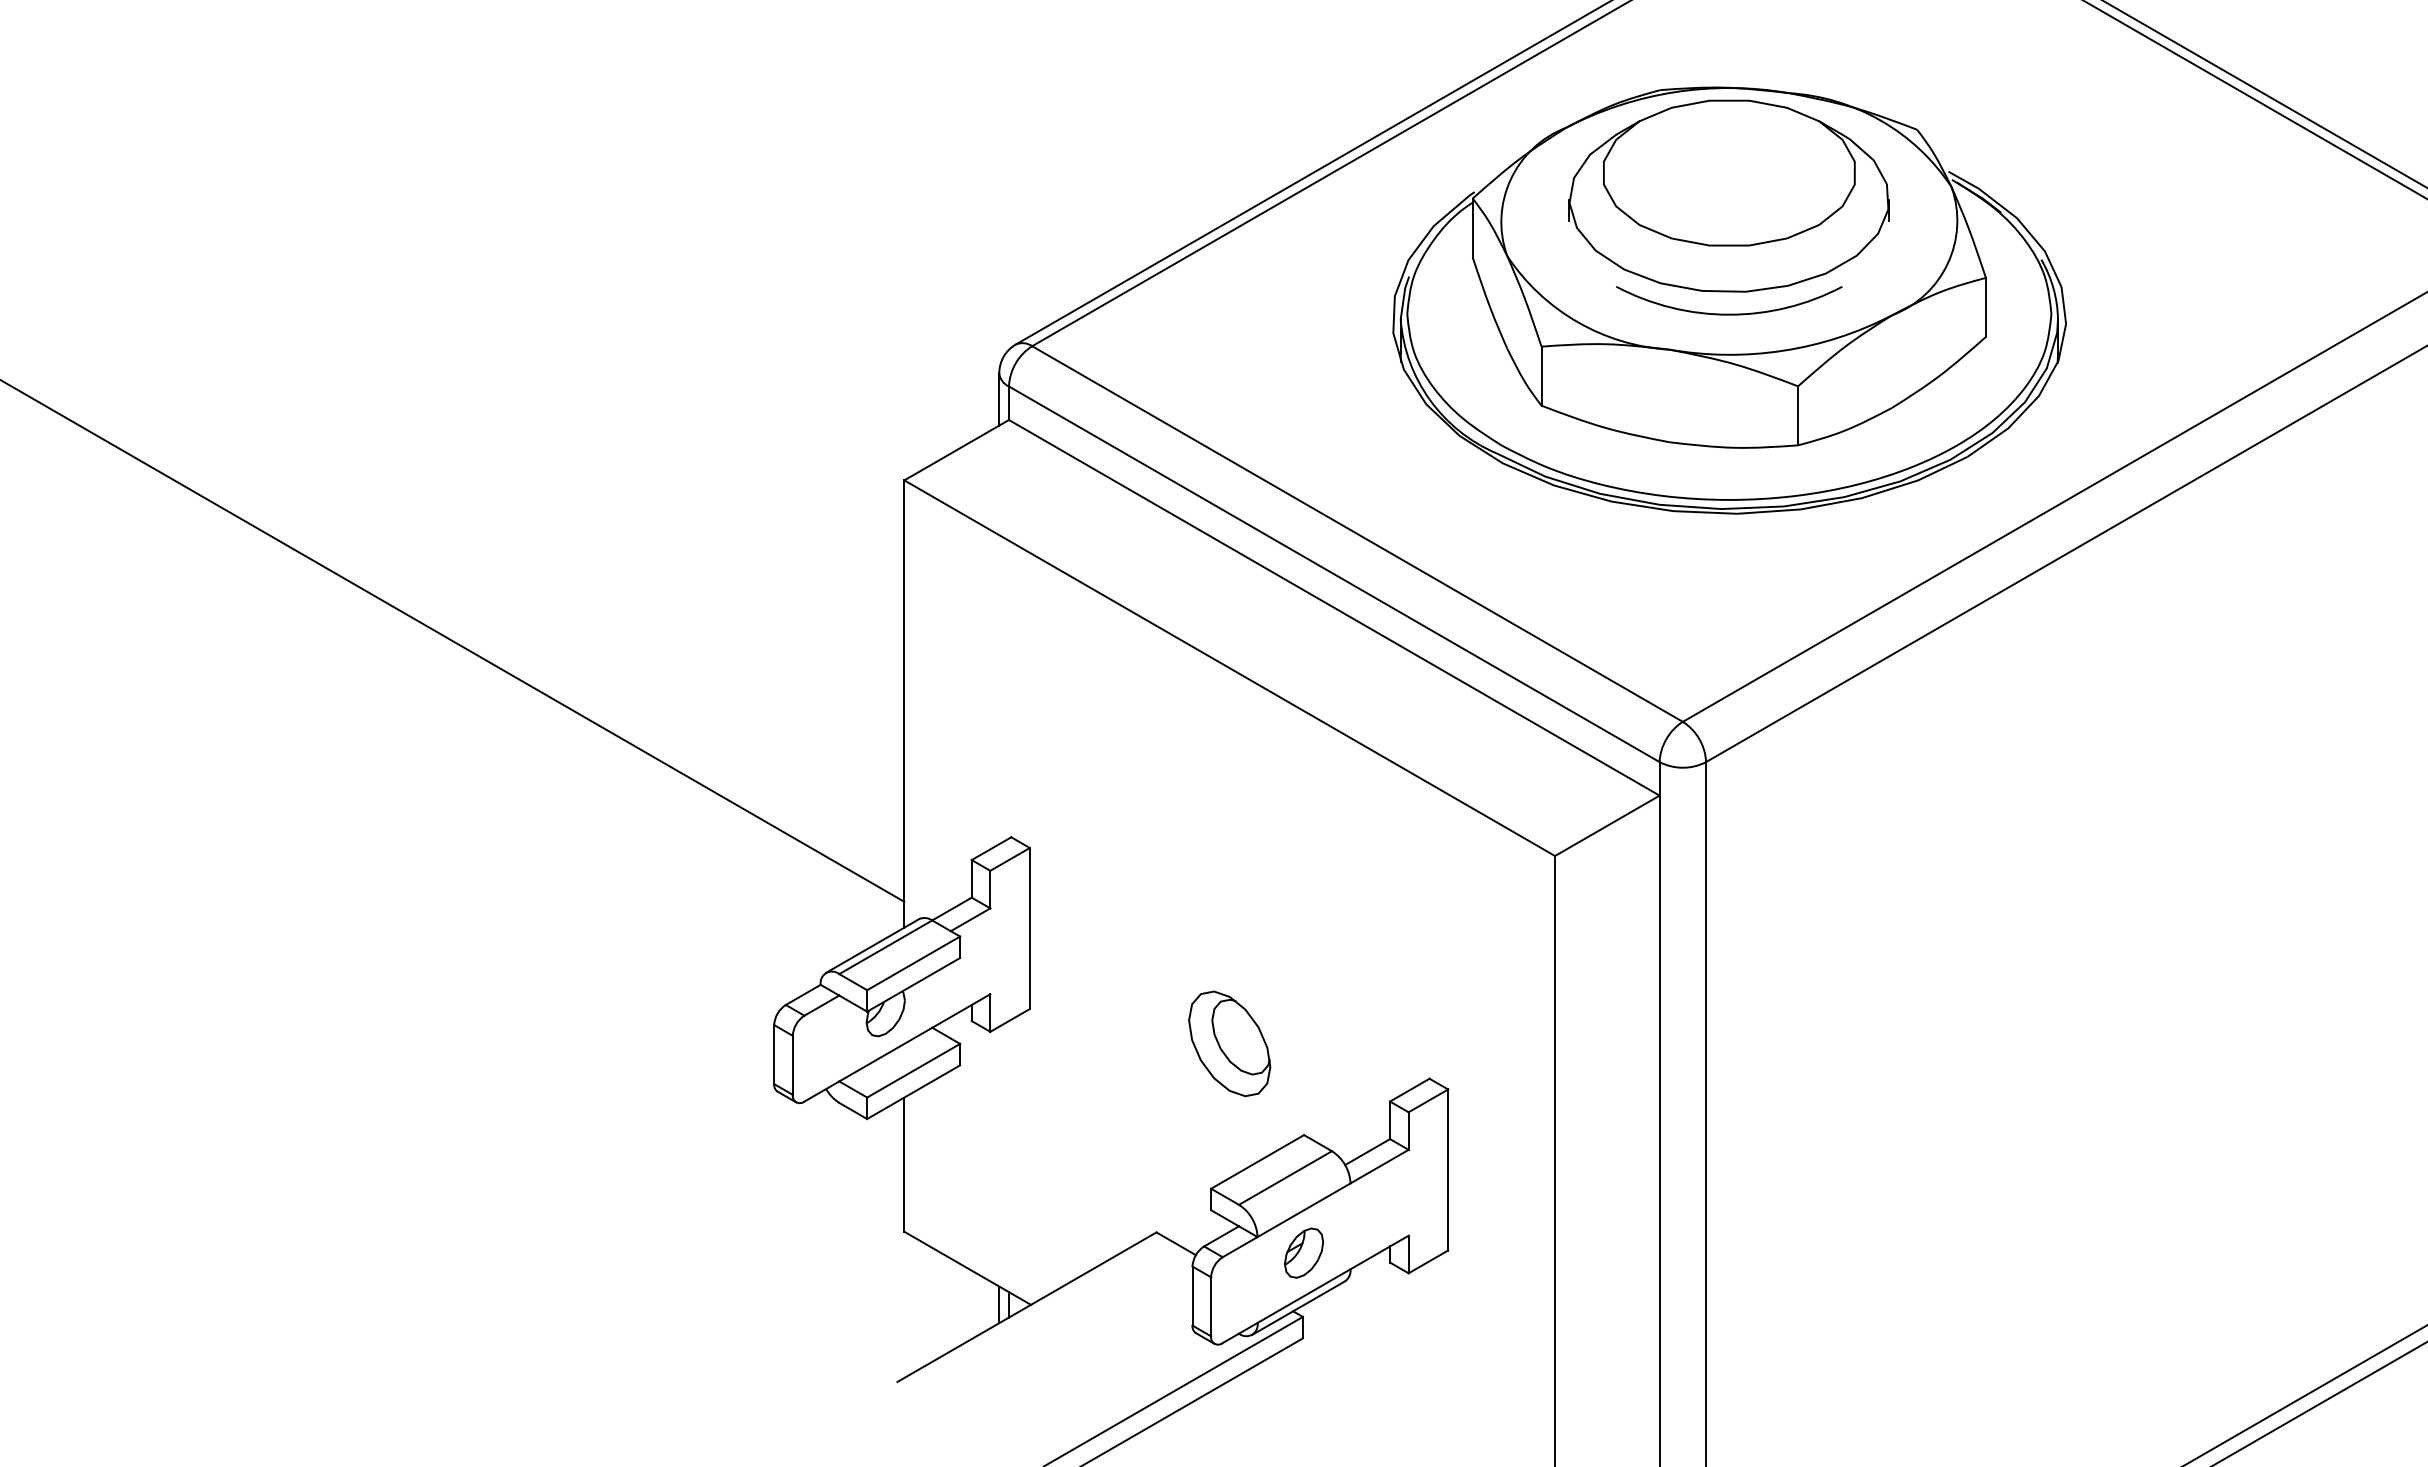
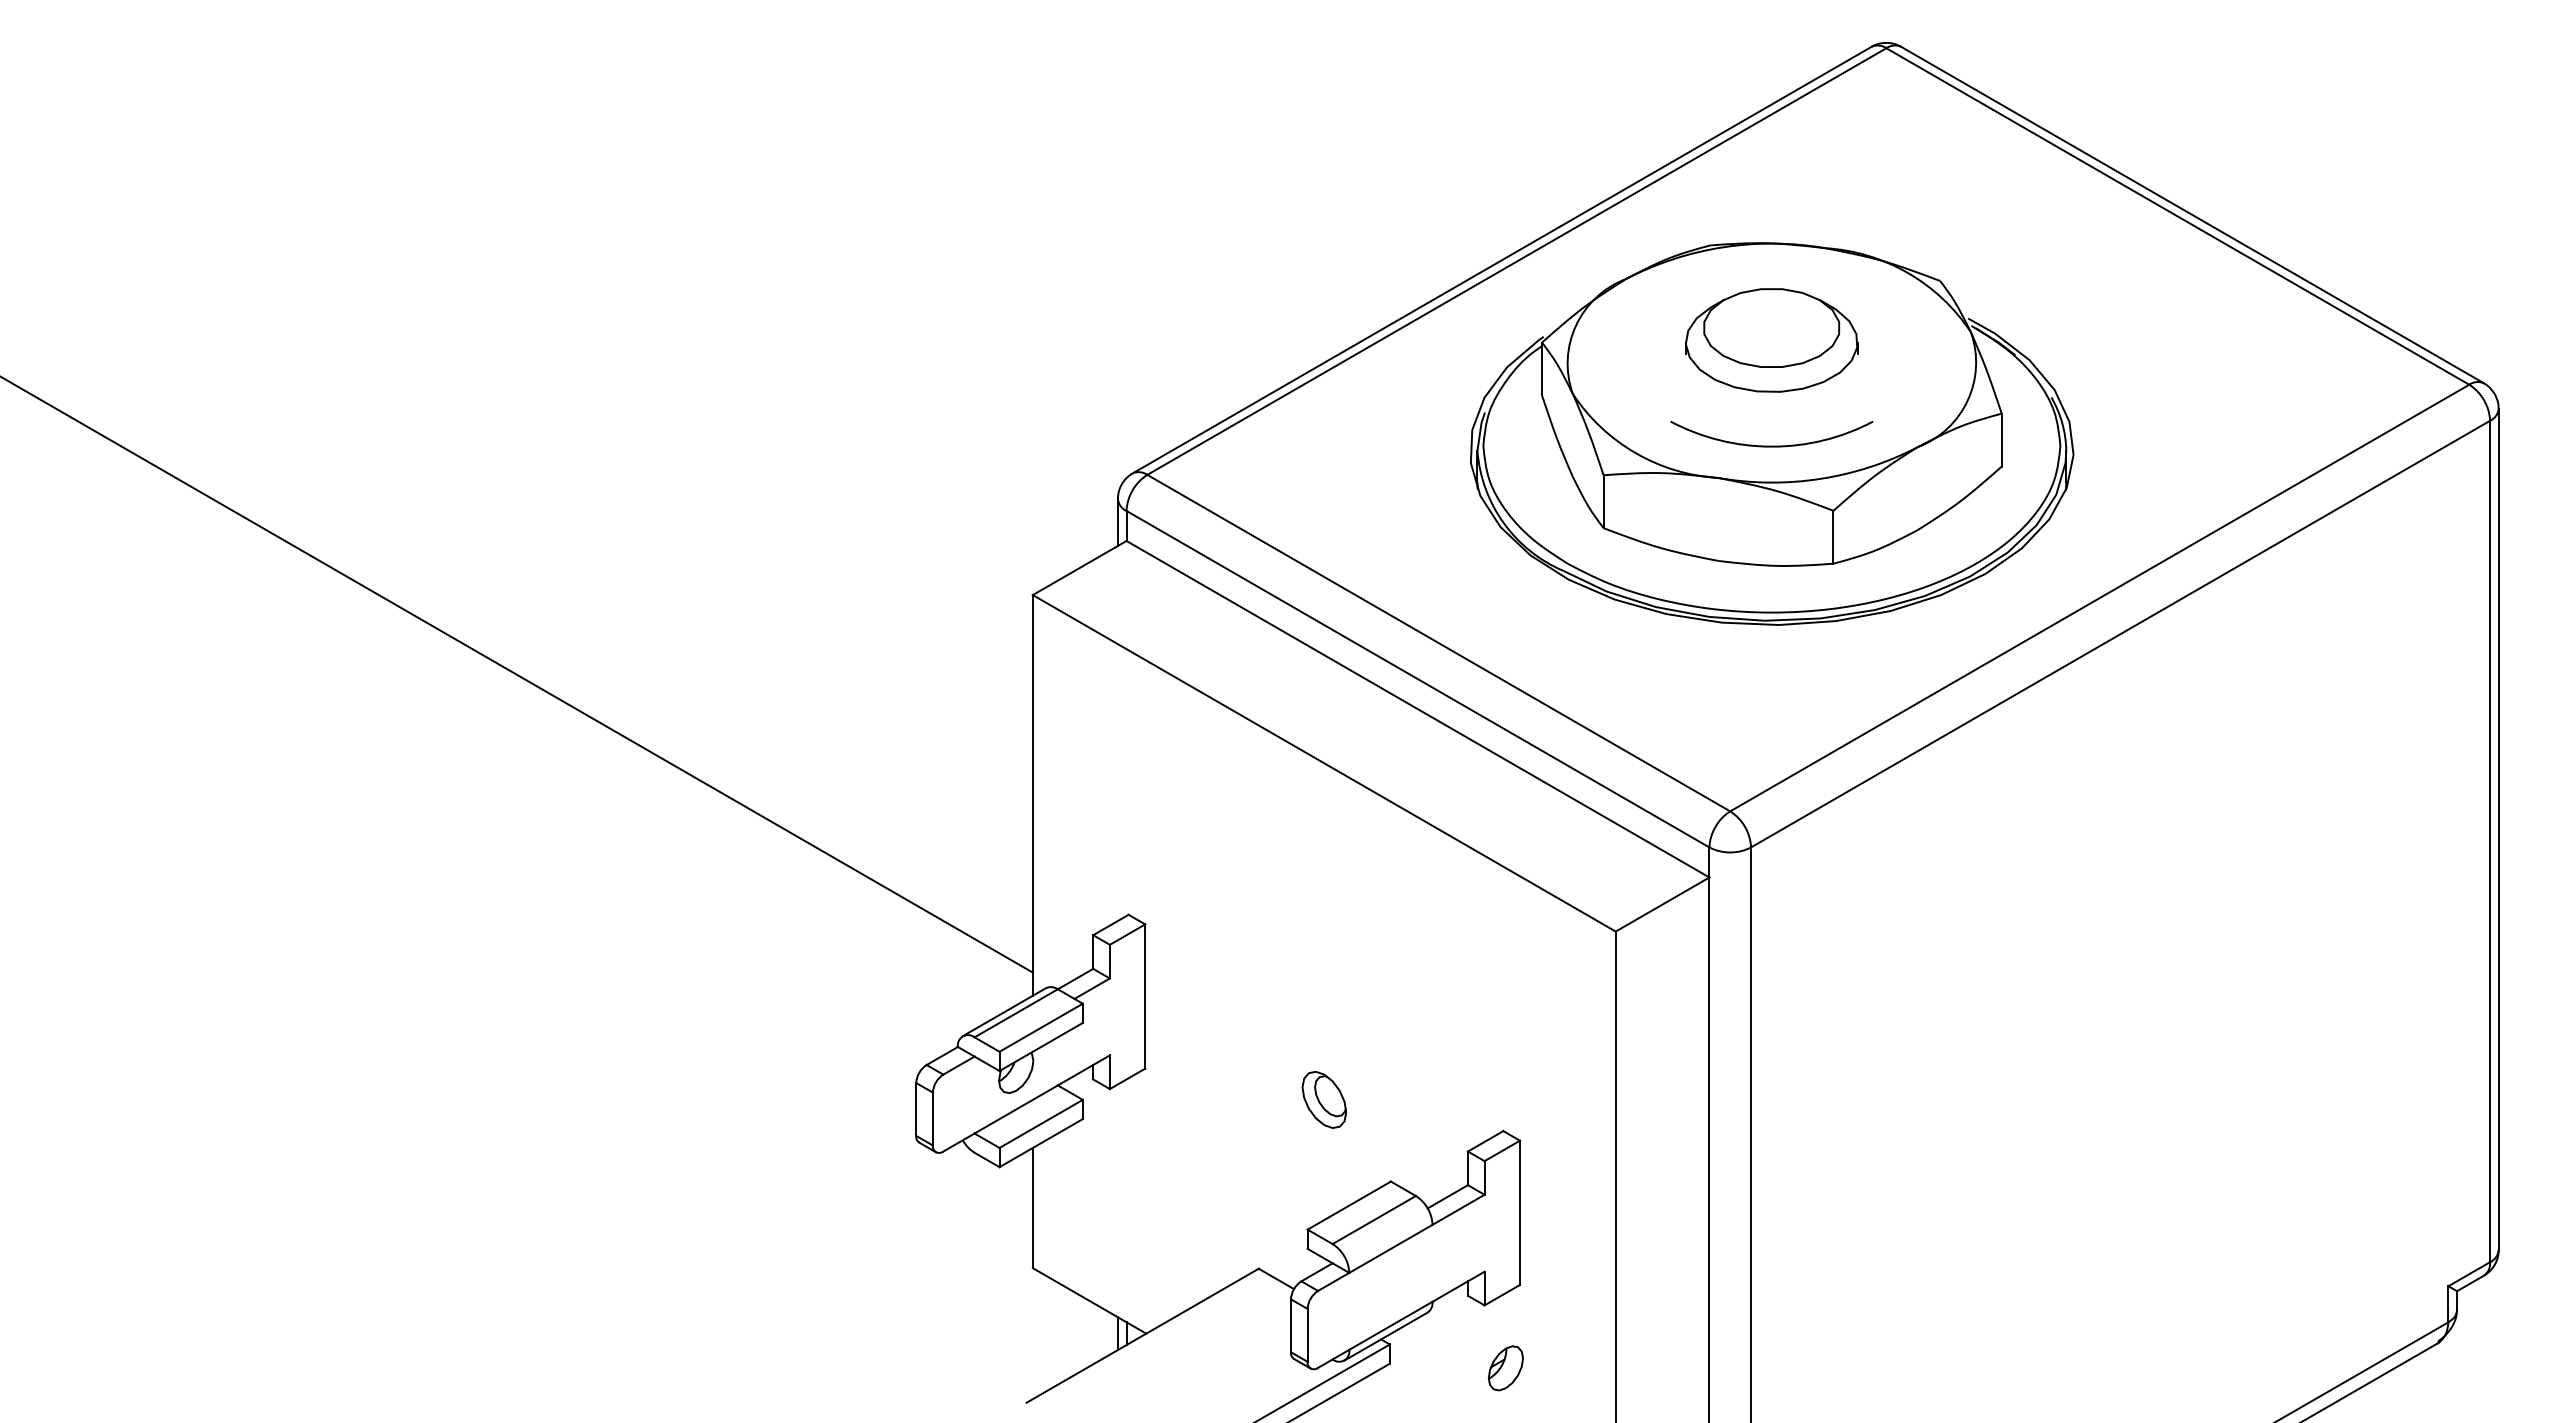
part: (1728, 196) -> (1771, 340), size x0.6
part: (1229, 1043) -> (1324, 1099), size x0.6
part: (1303, 1253) -> (1505, 1368), moved

